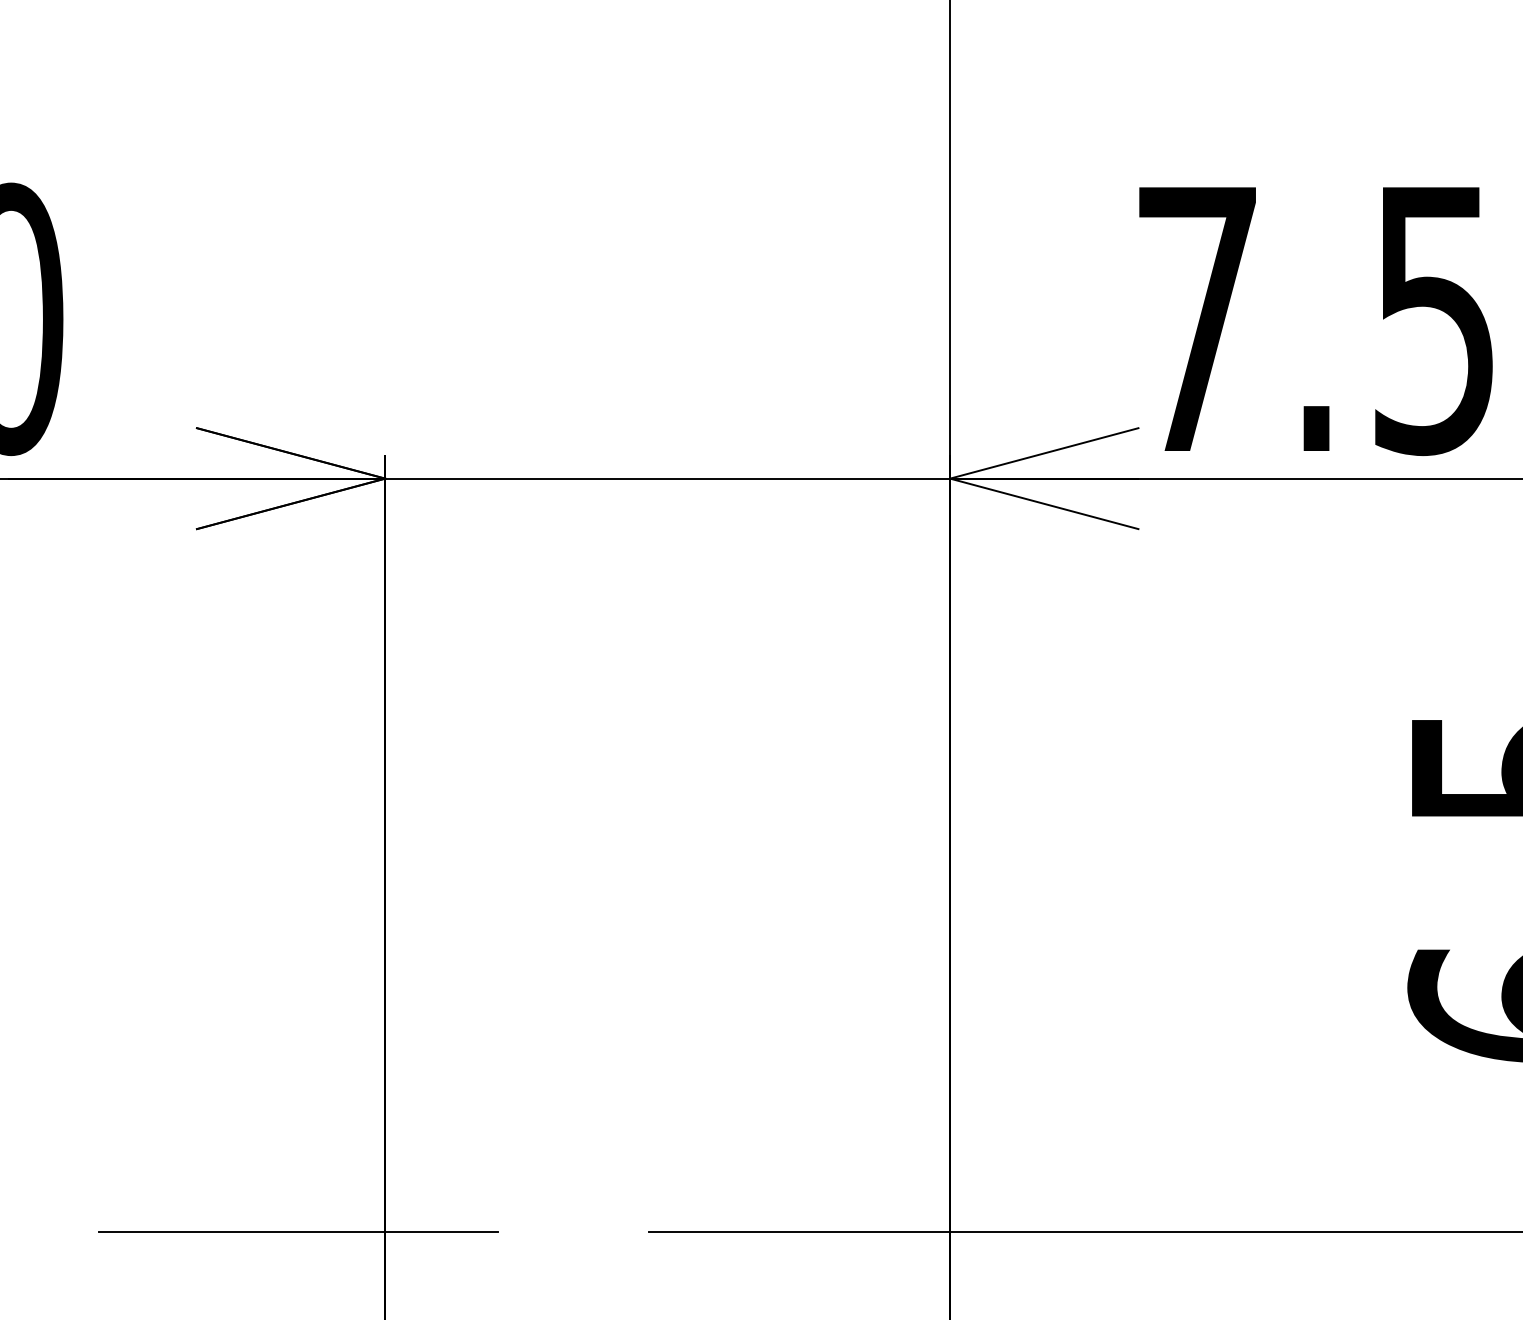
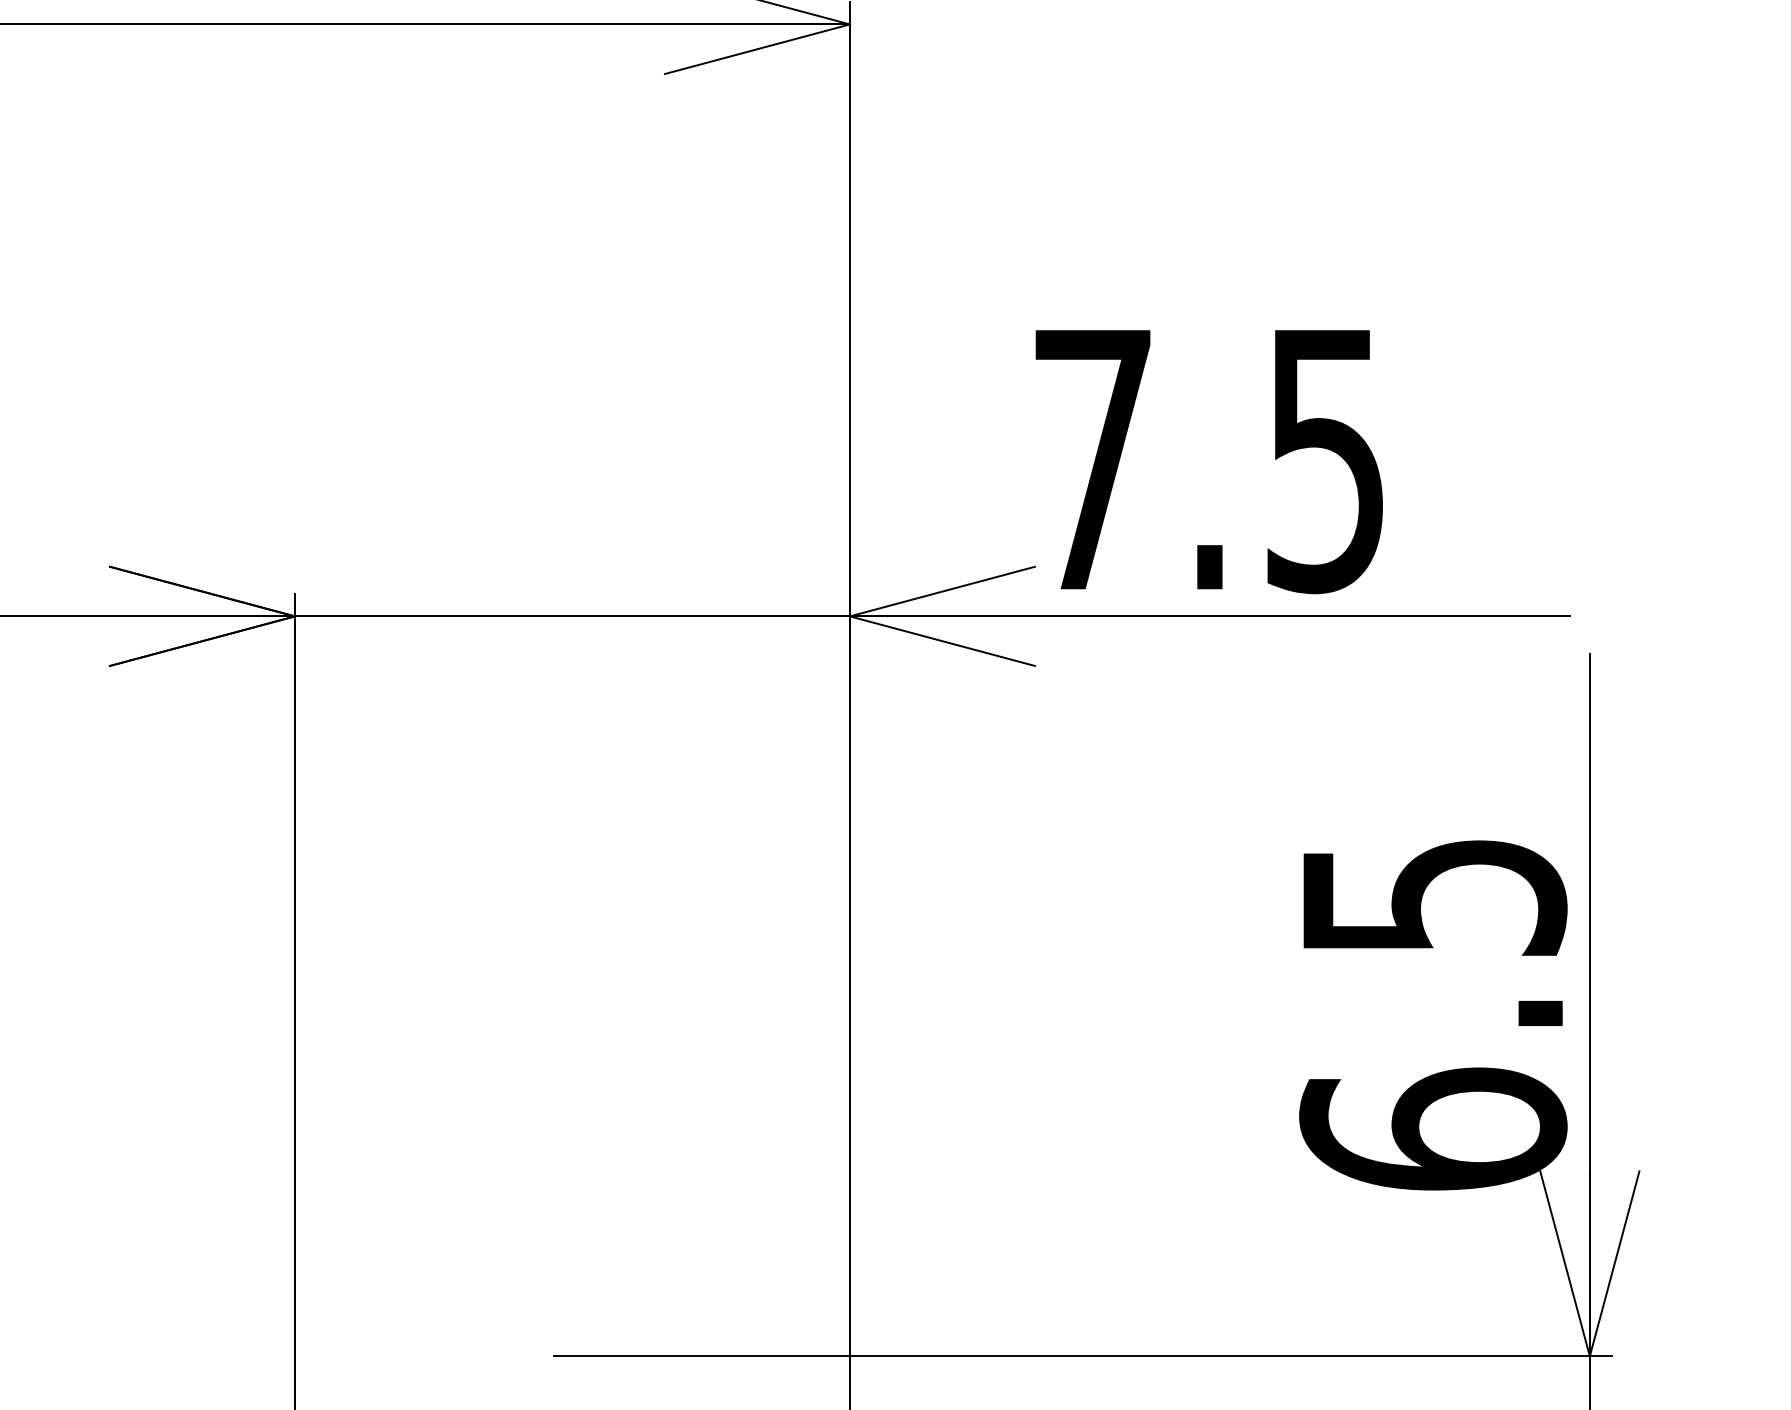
line: (298, 1232) -> (209, 1356), removed

